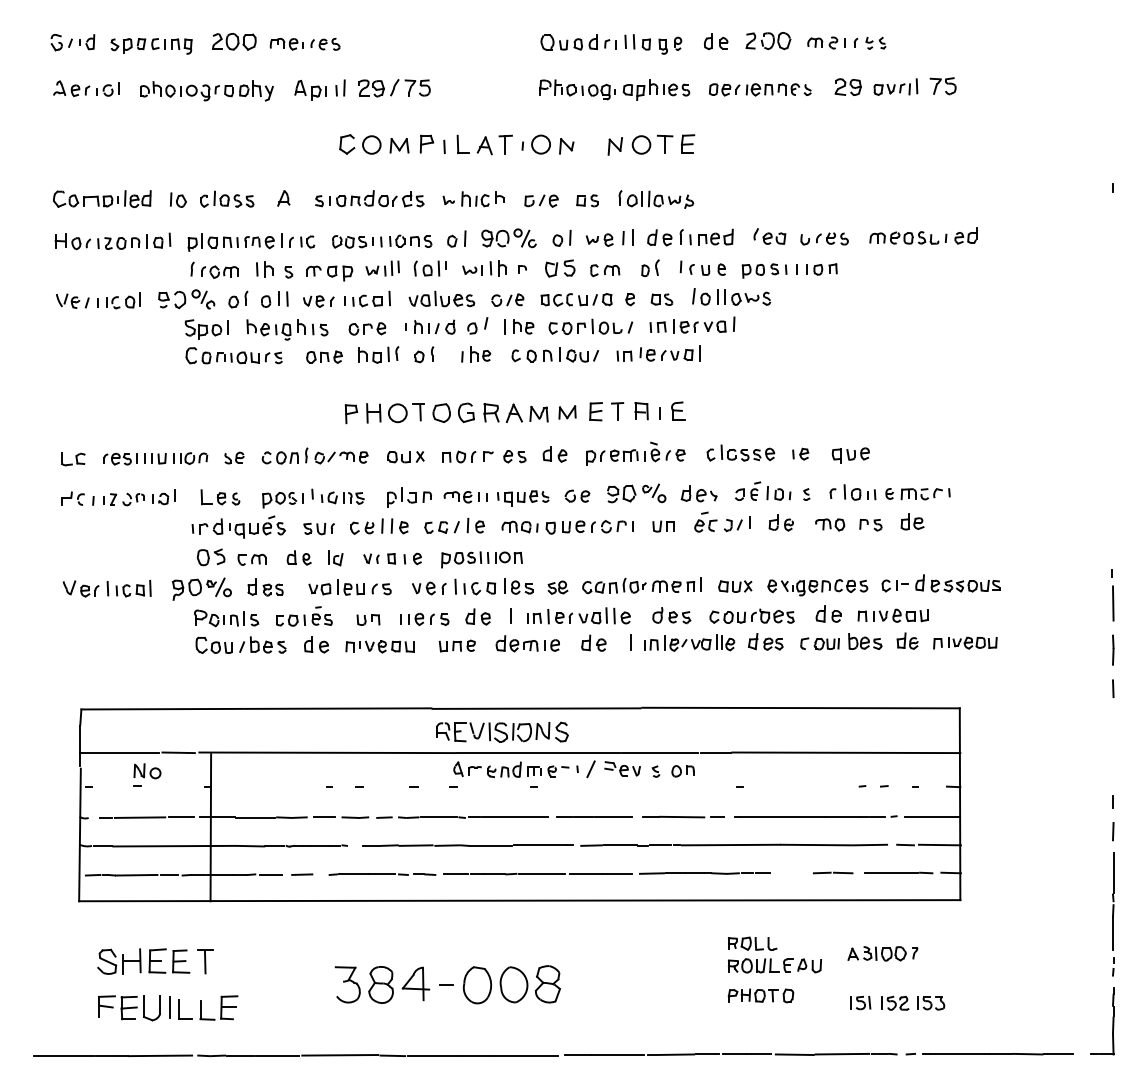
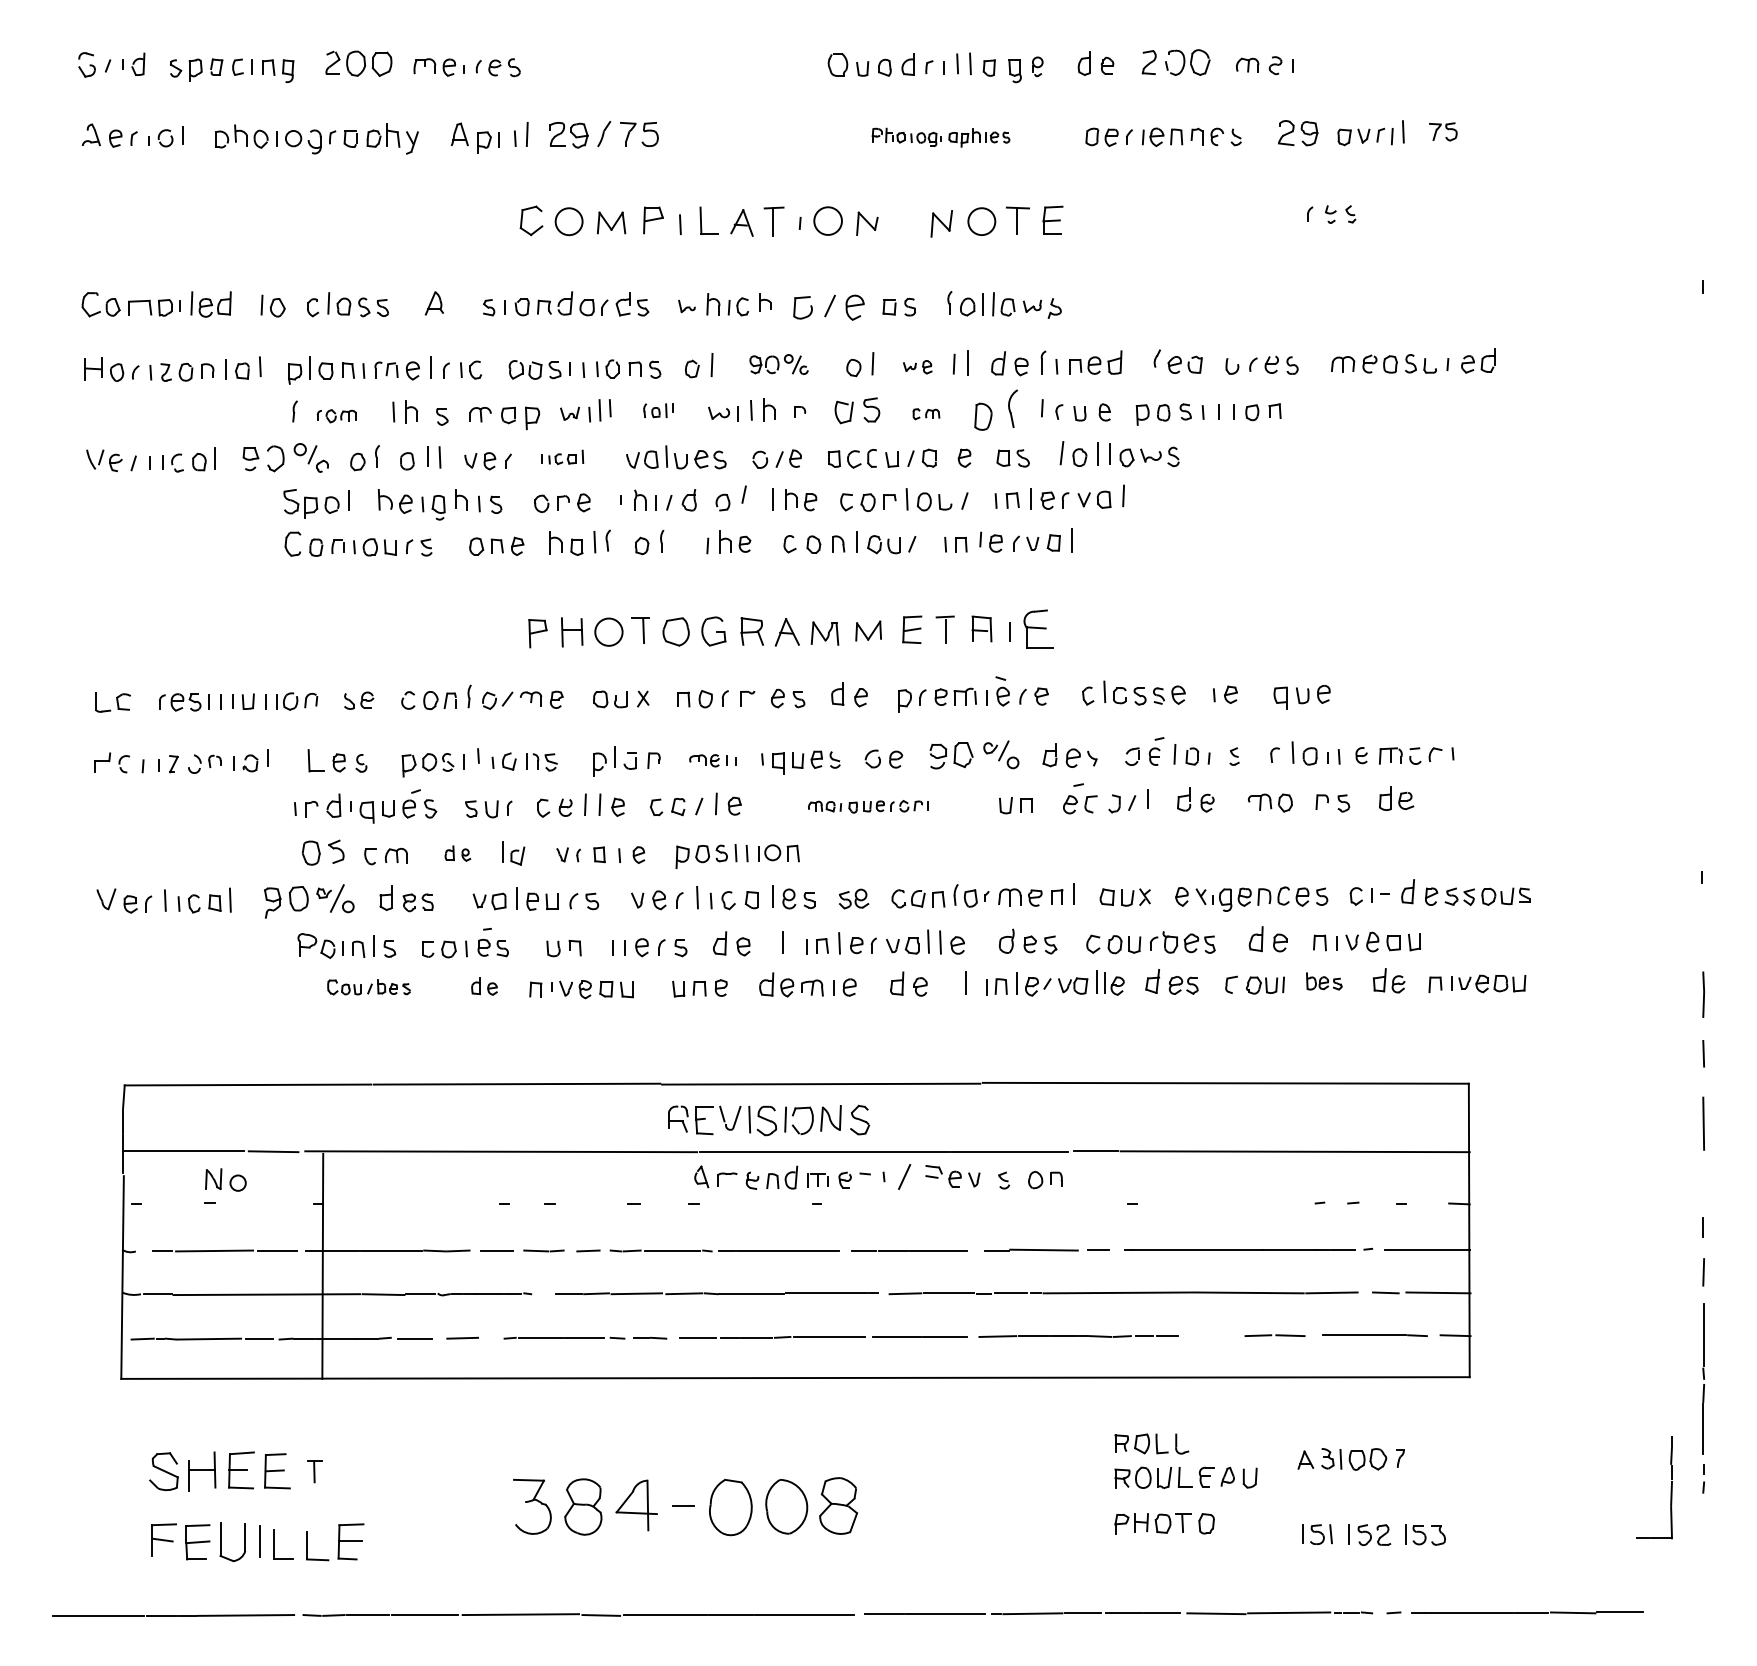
part: (869, 42) -> (1330, 213), moved
part: (942, 86) -> (1442, 132), size x0.7
part: (614, 89) -> (940, 136), size x0.6
part: (541, 200) -> (828, 306), size x1.4
part: (508, 238) -> (778, 364), size x0.7
part: (599, 239) -> (917, 366), size x0.7
part: (650, 267) -> (995, 409), size x1.6
part: (429, 268) -> (657, 410), size x0.6
part: (605, 270) -> (926, 413), size x0.6
part: (219, 271) -> (336, 415), size x0.7
part: (367, 298) -> (562, 456), size x0.6
part: (678, 410) -> (1038, 627), size x1.4
part: (465, 497) -> (712, 761), size x0.7
part: (567, 527) -> (868, 806), size x0.6
part: (298, 557) -> (456, 852), size x0.7
line: (1113, 603) -> (1704, 1123), moved
part: (865, 641) -> (1324, 981), size x0.7
part: (316, 644) -> (484, 986), size x0.7
part: (240, 645) -> (368, 987), size x0.6
part: (205, 961) -> (314, 1471), size x0.6
part: (1112, 1021) -> (1670, 1487), moved

